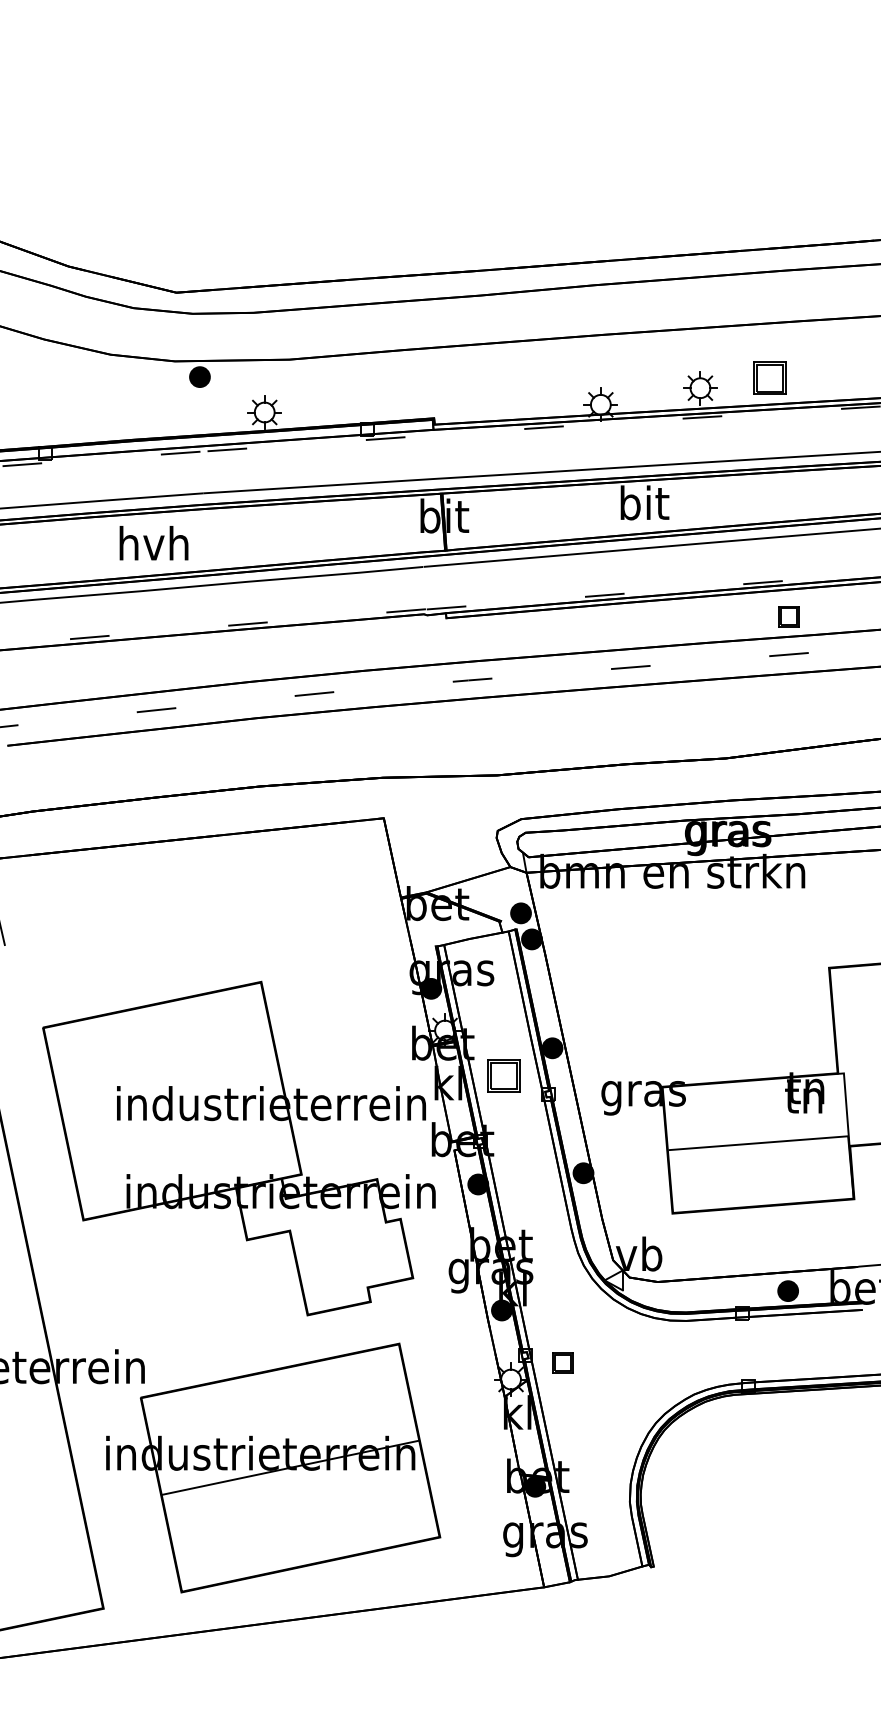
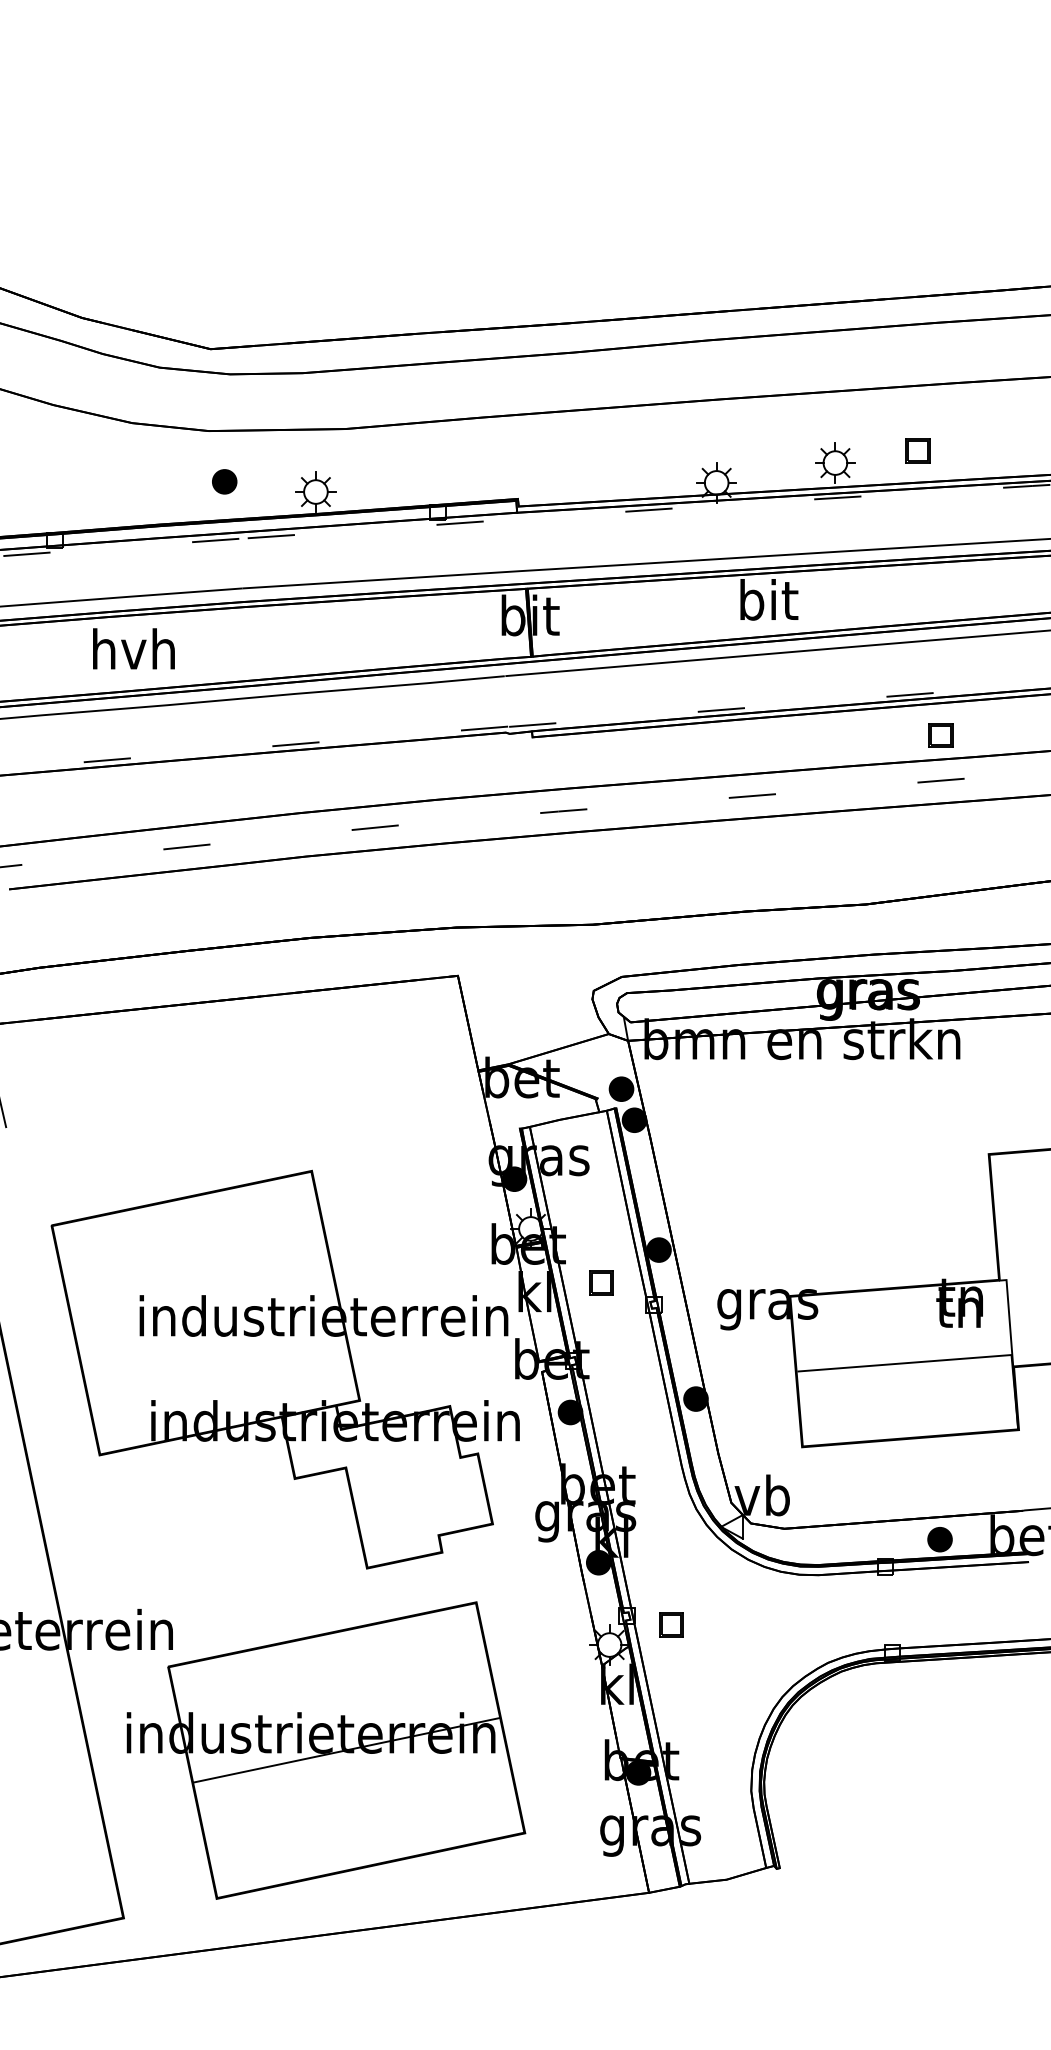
part: (199, 376) -> (224, 481), moved
part: (769, 377) -> (917, 450), size x0.62
text: (153, 542) -> (133, 648), moved
part: (504, 1075) -> (601, 1282), size x0.62

